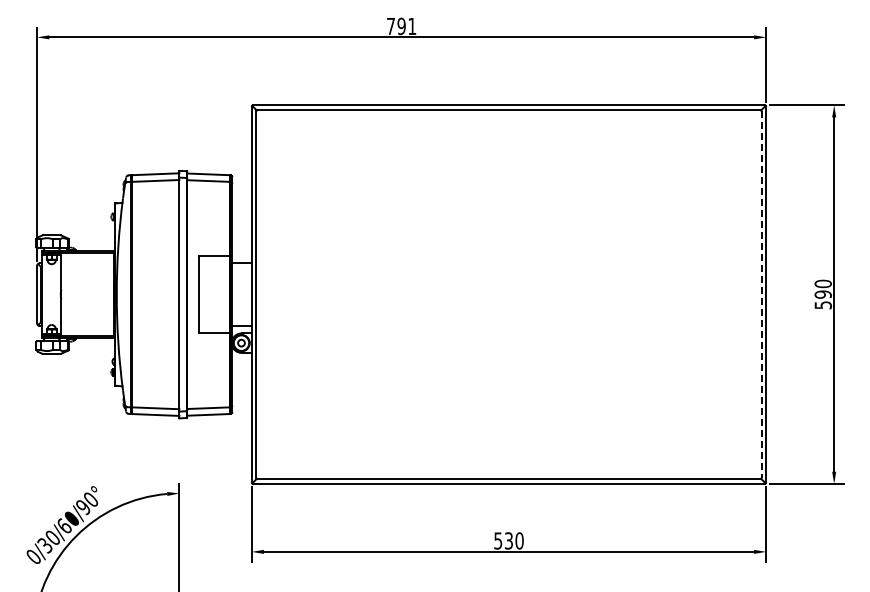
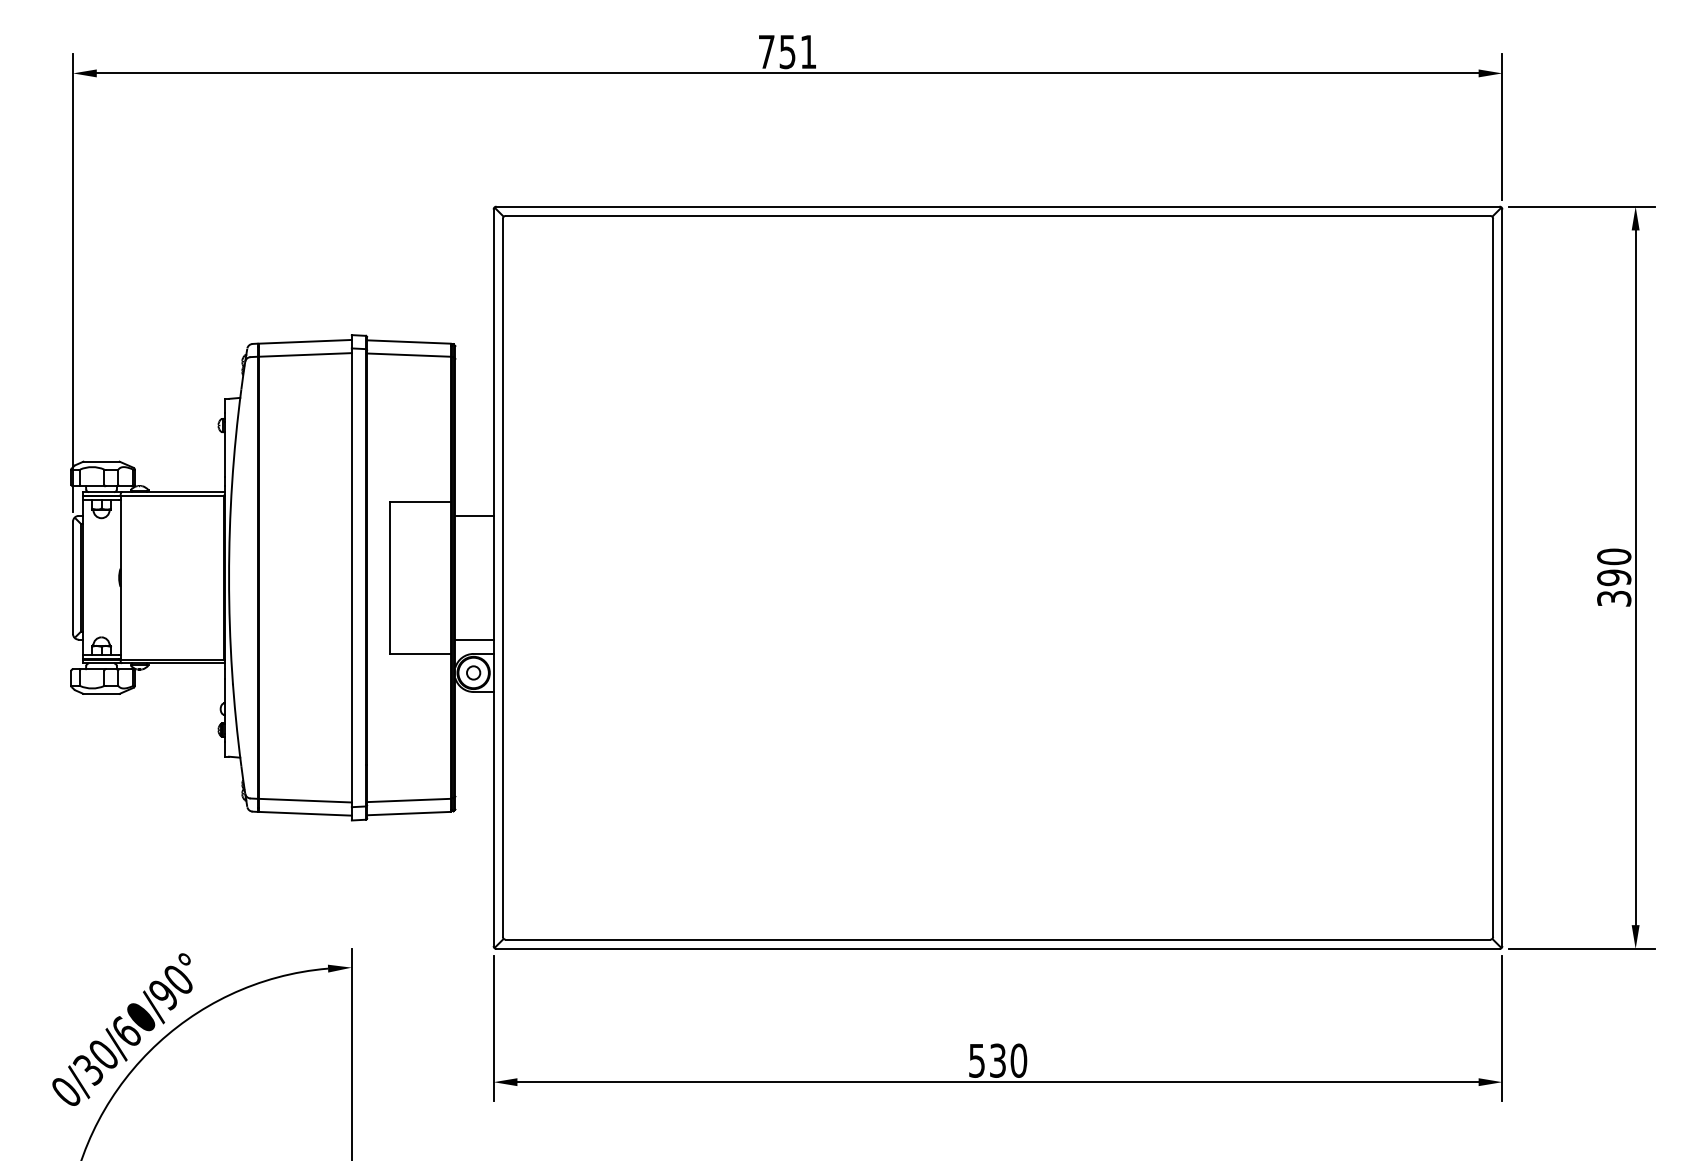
text: (401, 25) -> (787, 50), 791 -> 751
line: (761, 295) -> (1493, 579), dashed -> solid
text: (822, 304) -> (1612, 597), 590 -> 390

